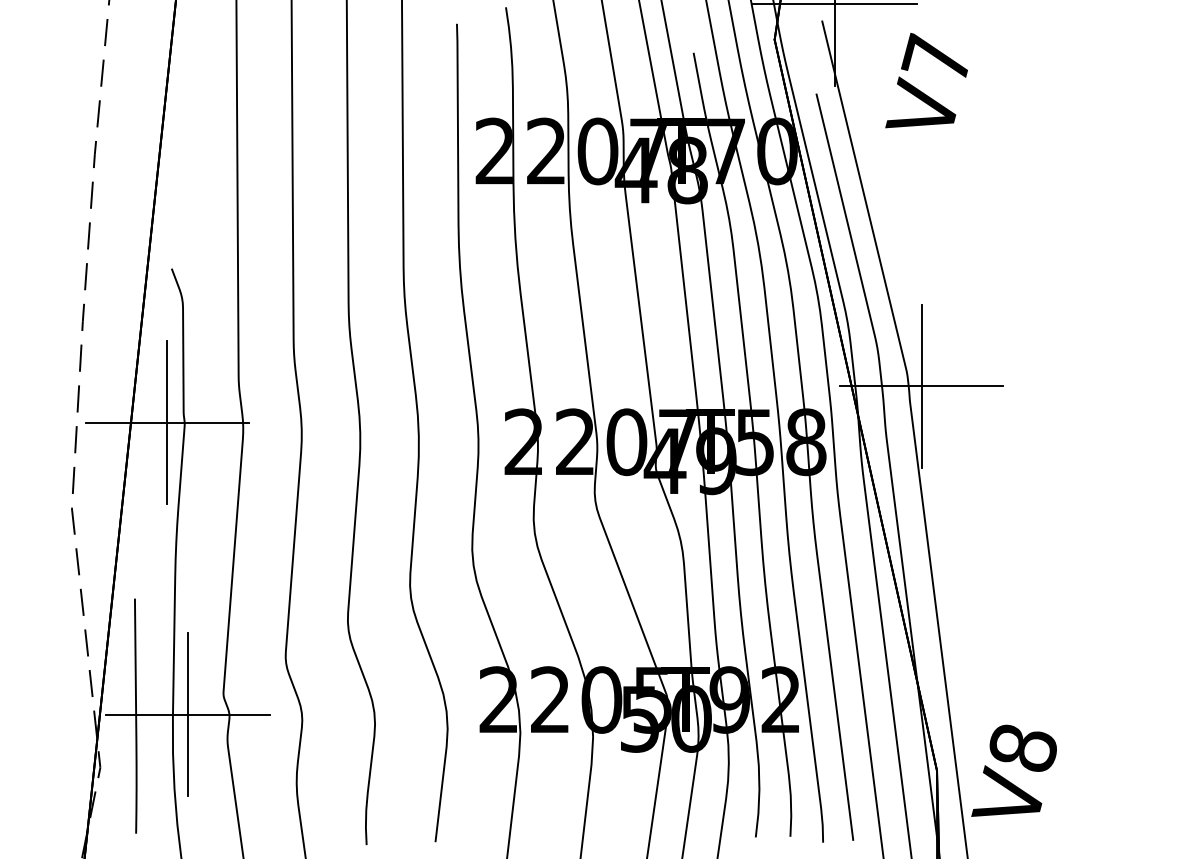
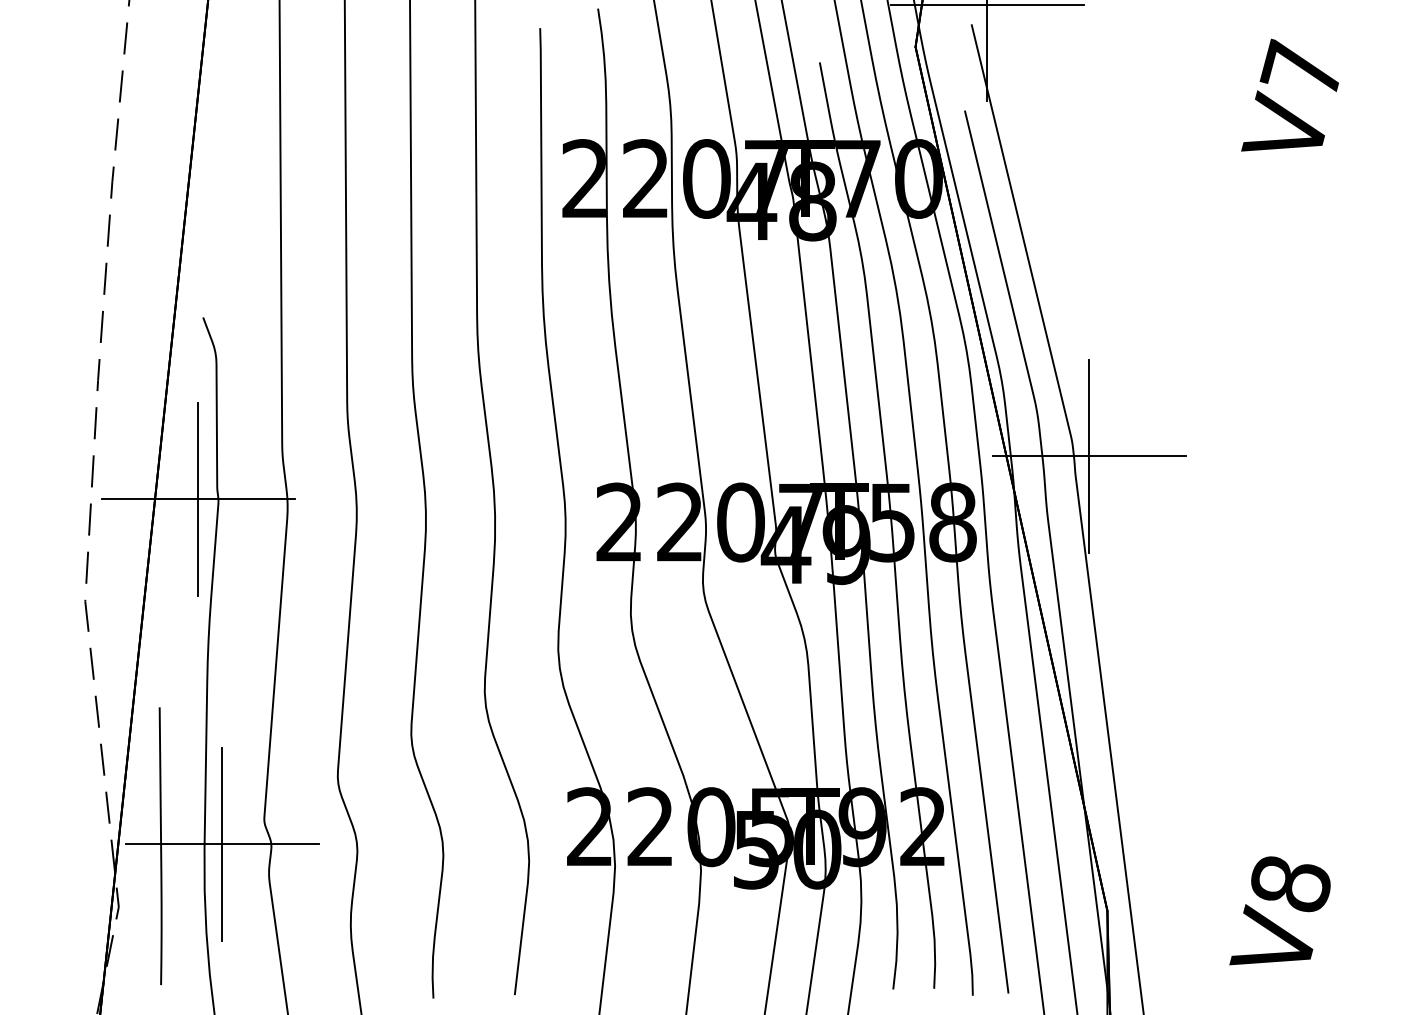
text: (926, 80) -> (1289, 95), moved
text: (1013, 770) -> (1279, 910), moved

